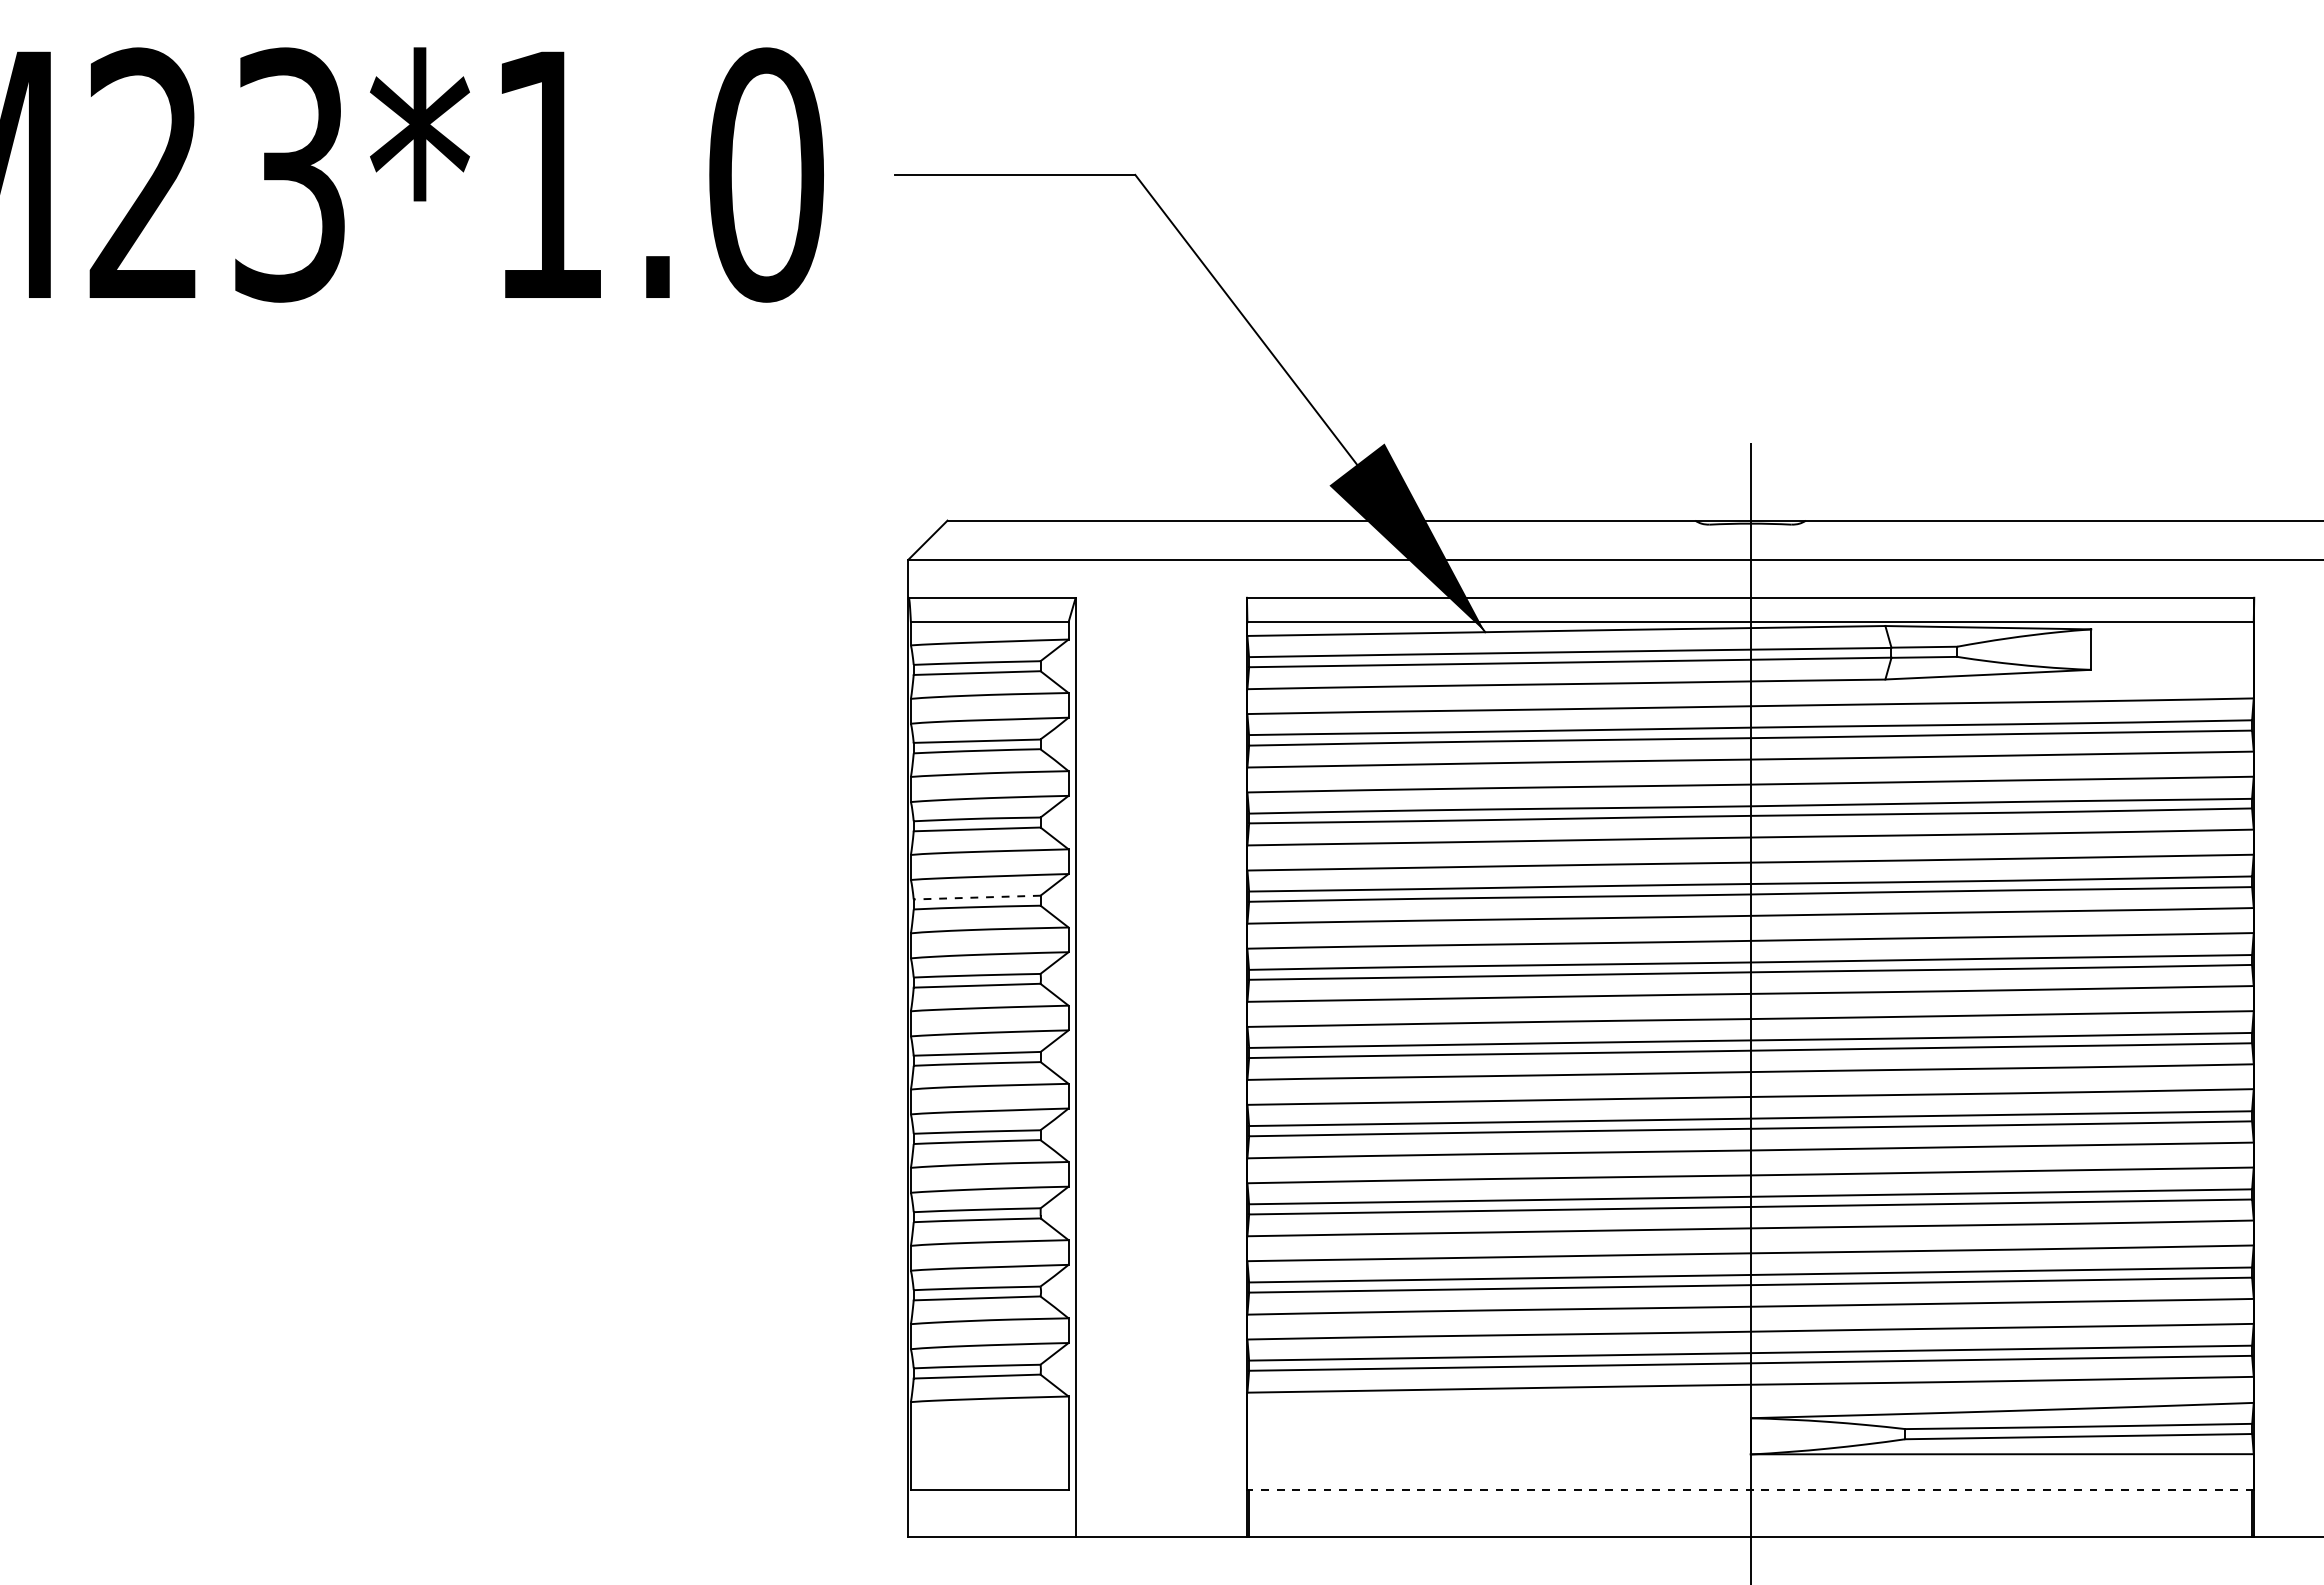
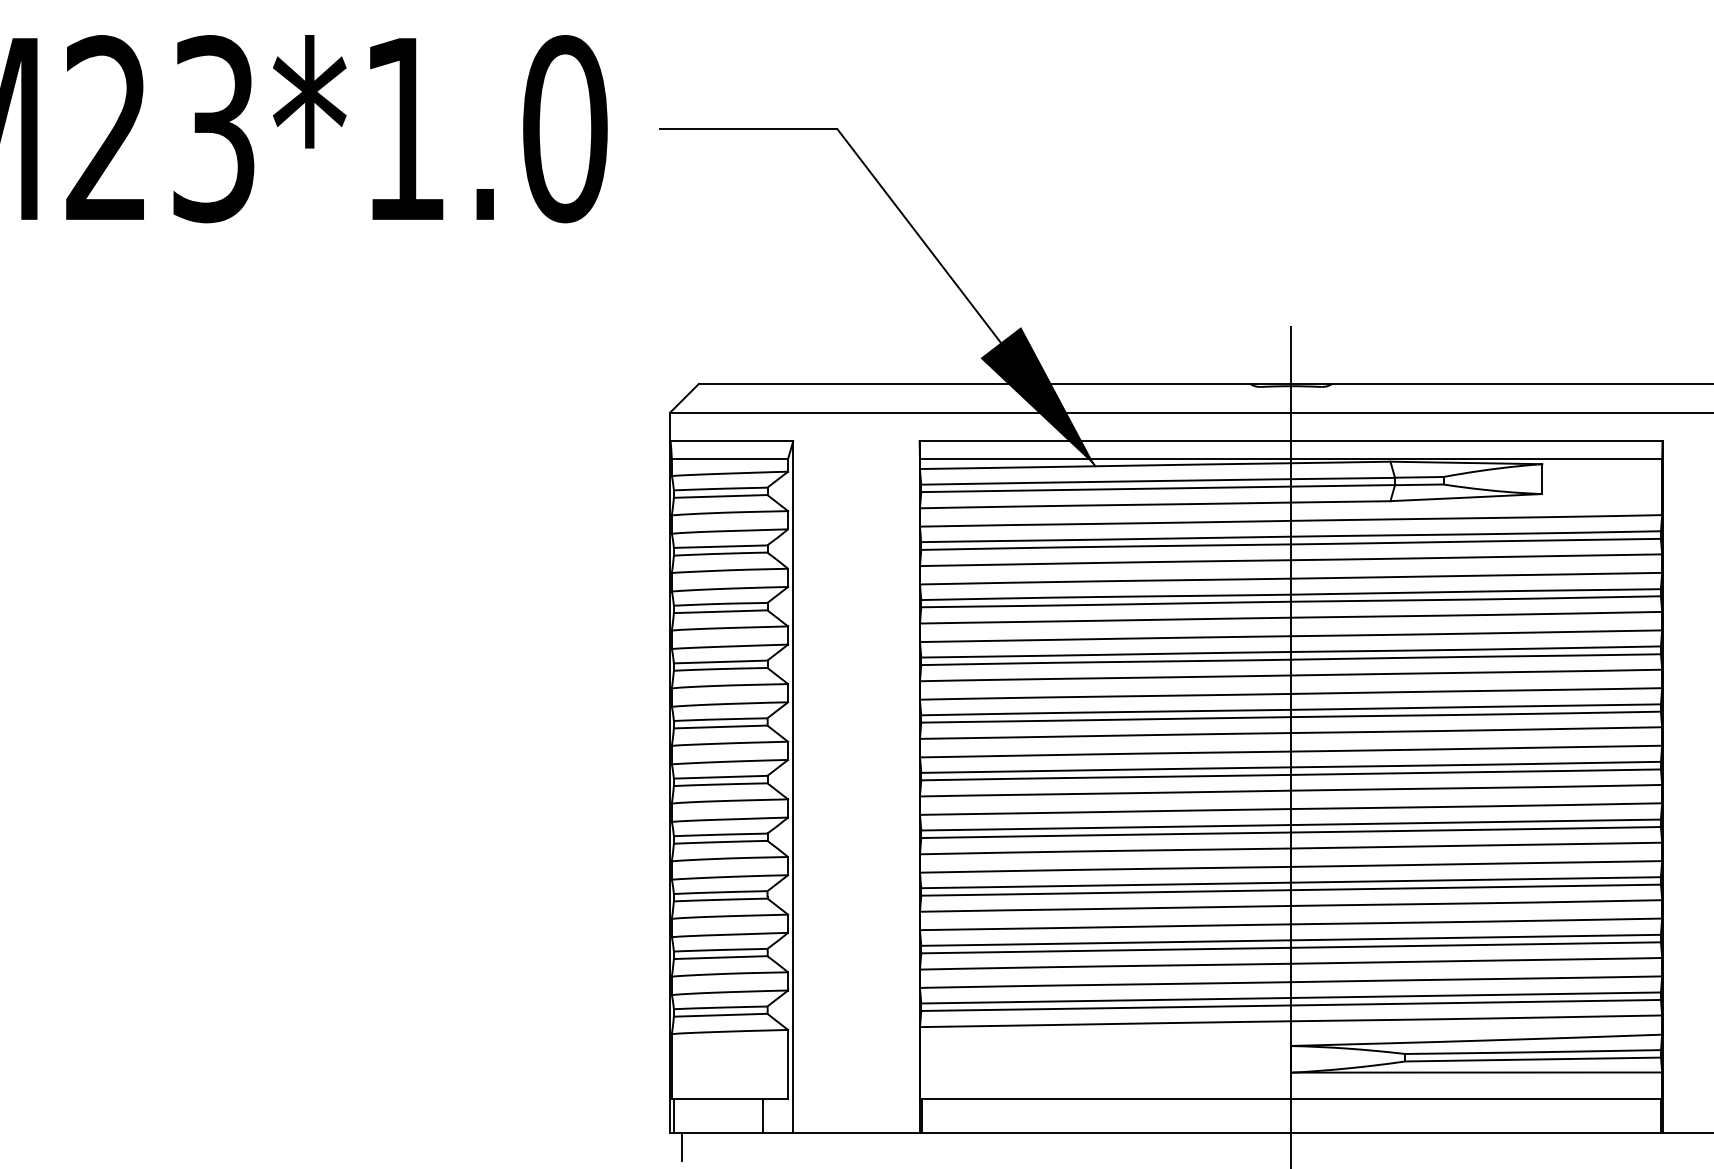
line: (977, 897) -> (720, 661), dashed -> solid
line: (1750, 1489) -> (1291, 1098), dashed -> solid
line: (914, 1512) -> (674, 1115), added
line: (1035, 1512) -> (763, 1115), added
line: (924, 1555) -> (681, 1147), added

